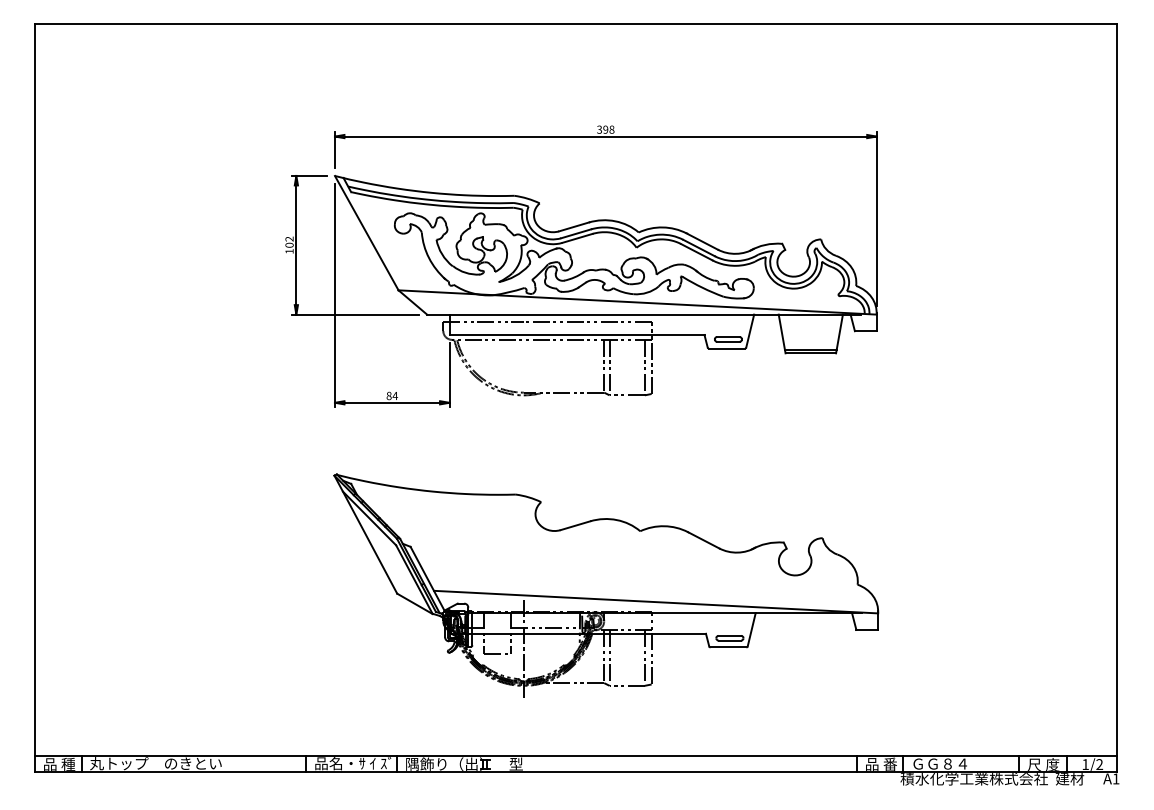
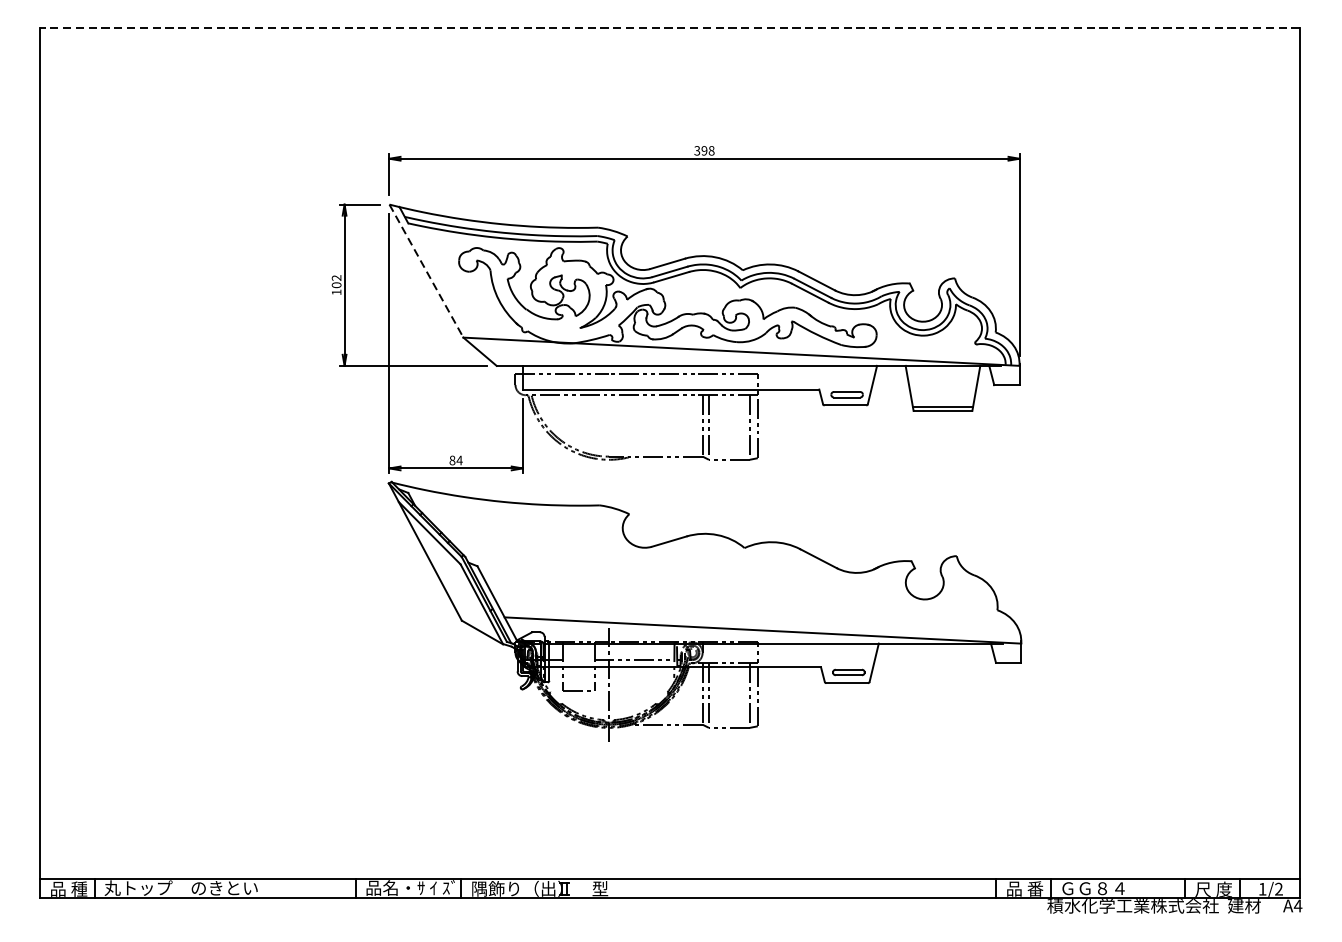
line: (575, 24) -> (669, 28), solid -> dashed
line: (367, 233) -> (427, 271), solid -> dashed
part: (606, 585) -> (705, 611), moved
text: (1115, 778) -> (1297, 905), A1 -> A4

